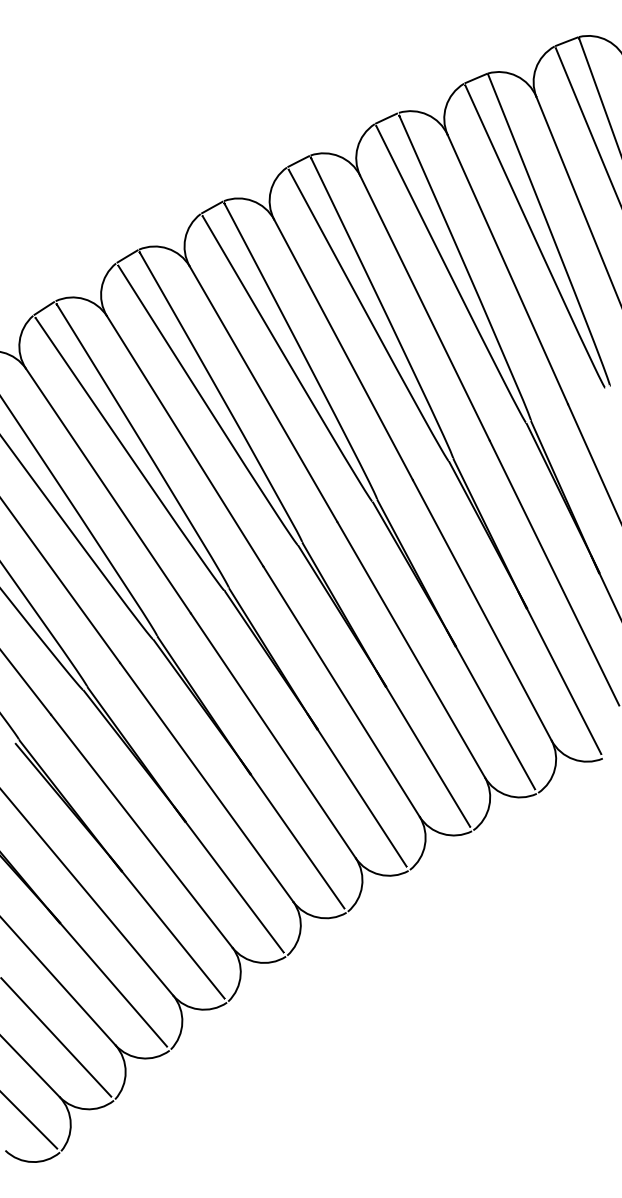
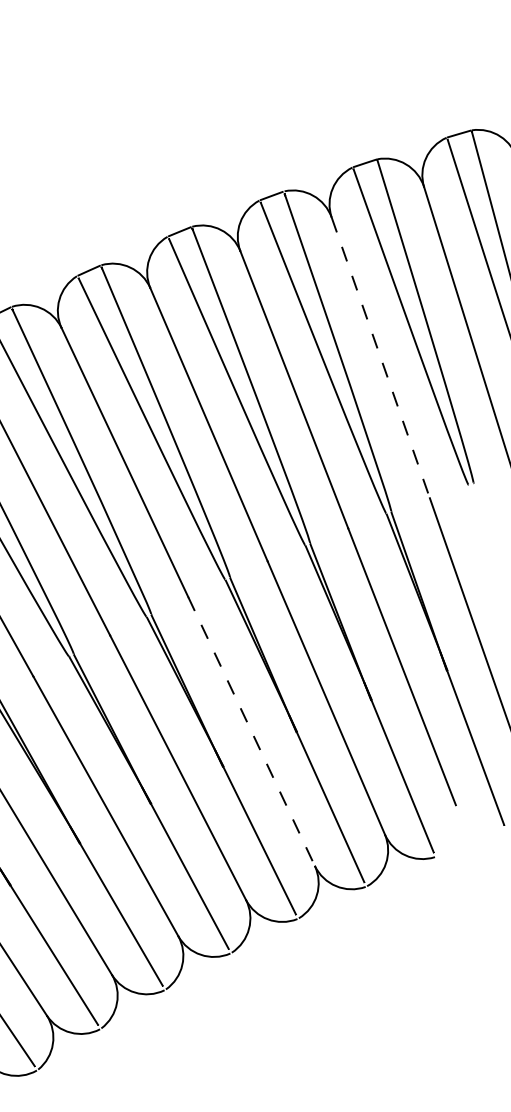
line: (508, 270) -> (381, 358), solid -> dashed
line: (411, 650) -> (251, 732), solid -> dashed

